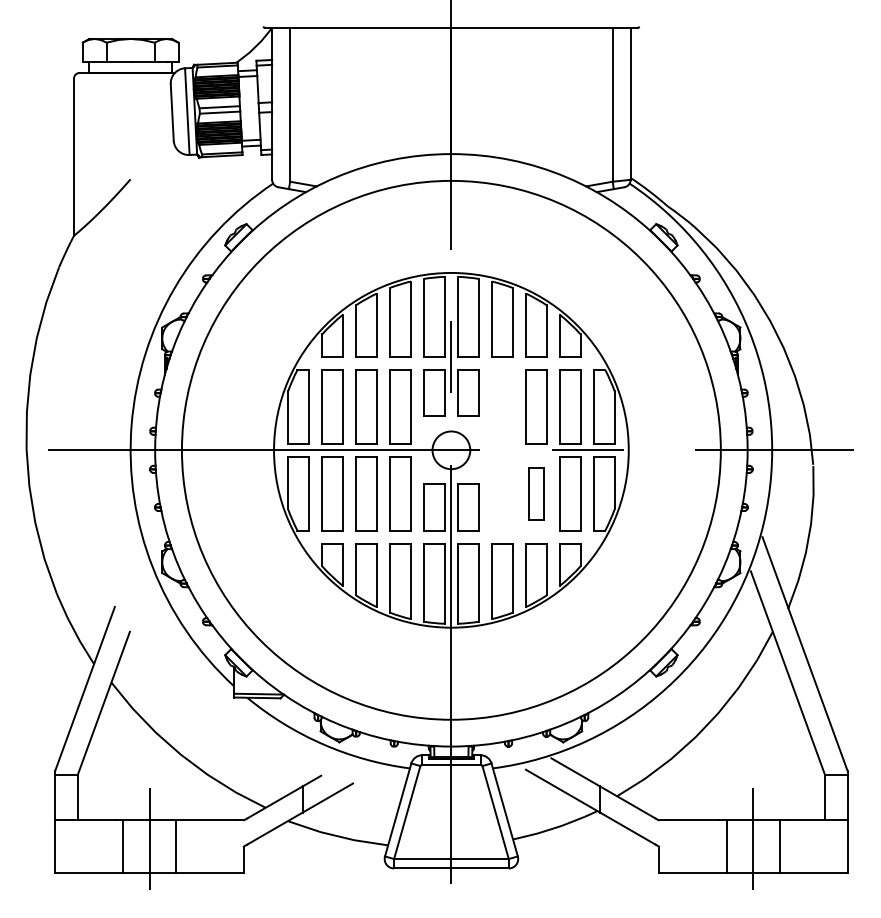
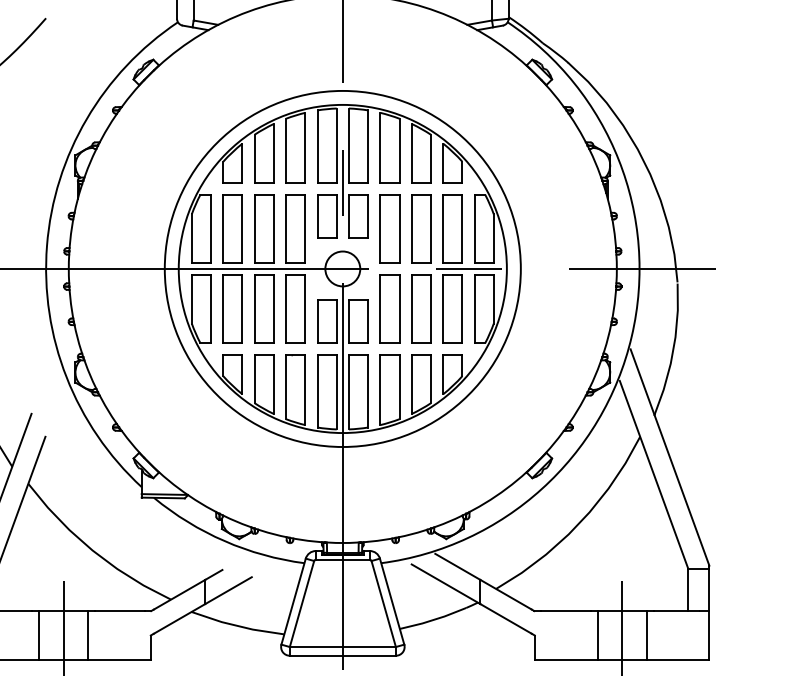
part: (502, 406) -> (390, 228), added
circle: (450, 449) -> (341, 268), size x0.71
part: (502, 493) -> (390, 308), added
part: (536, 493) -> (421, 308), size x1.43

